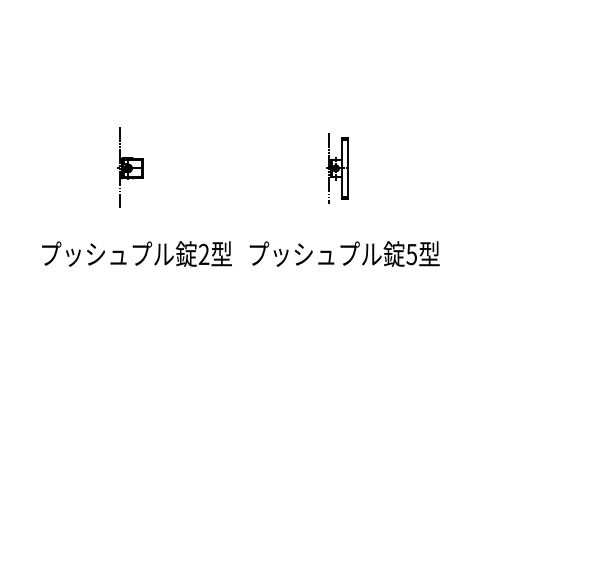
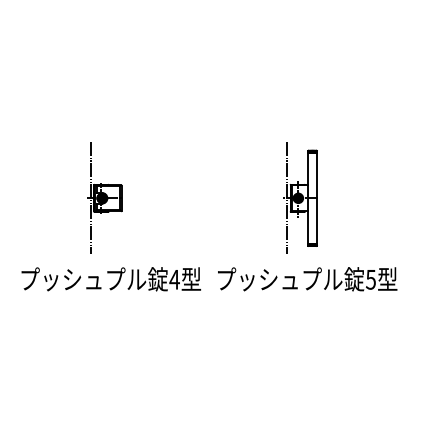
part: (129, 168) -> (104, 198), size x1.43
part: (337, 168) -> (300, 198), size x1.67
text: (203, 253) -> (174, 278), 2 -> 4

